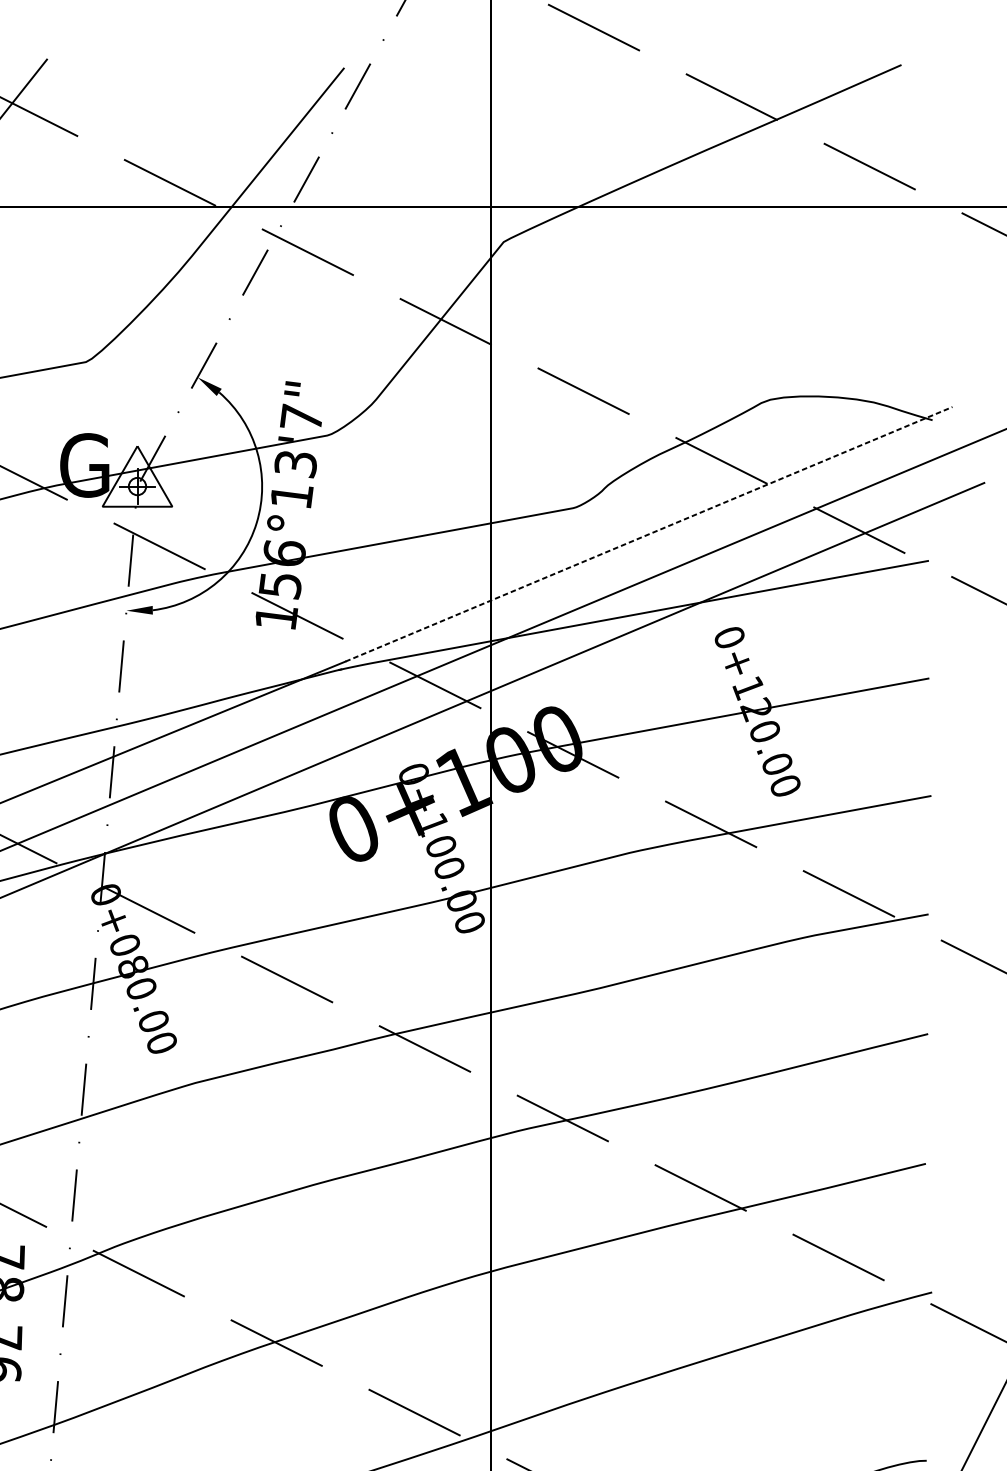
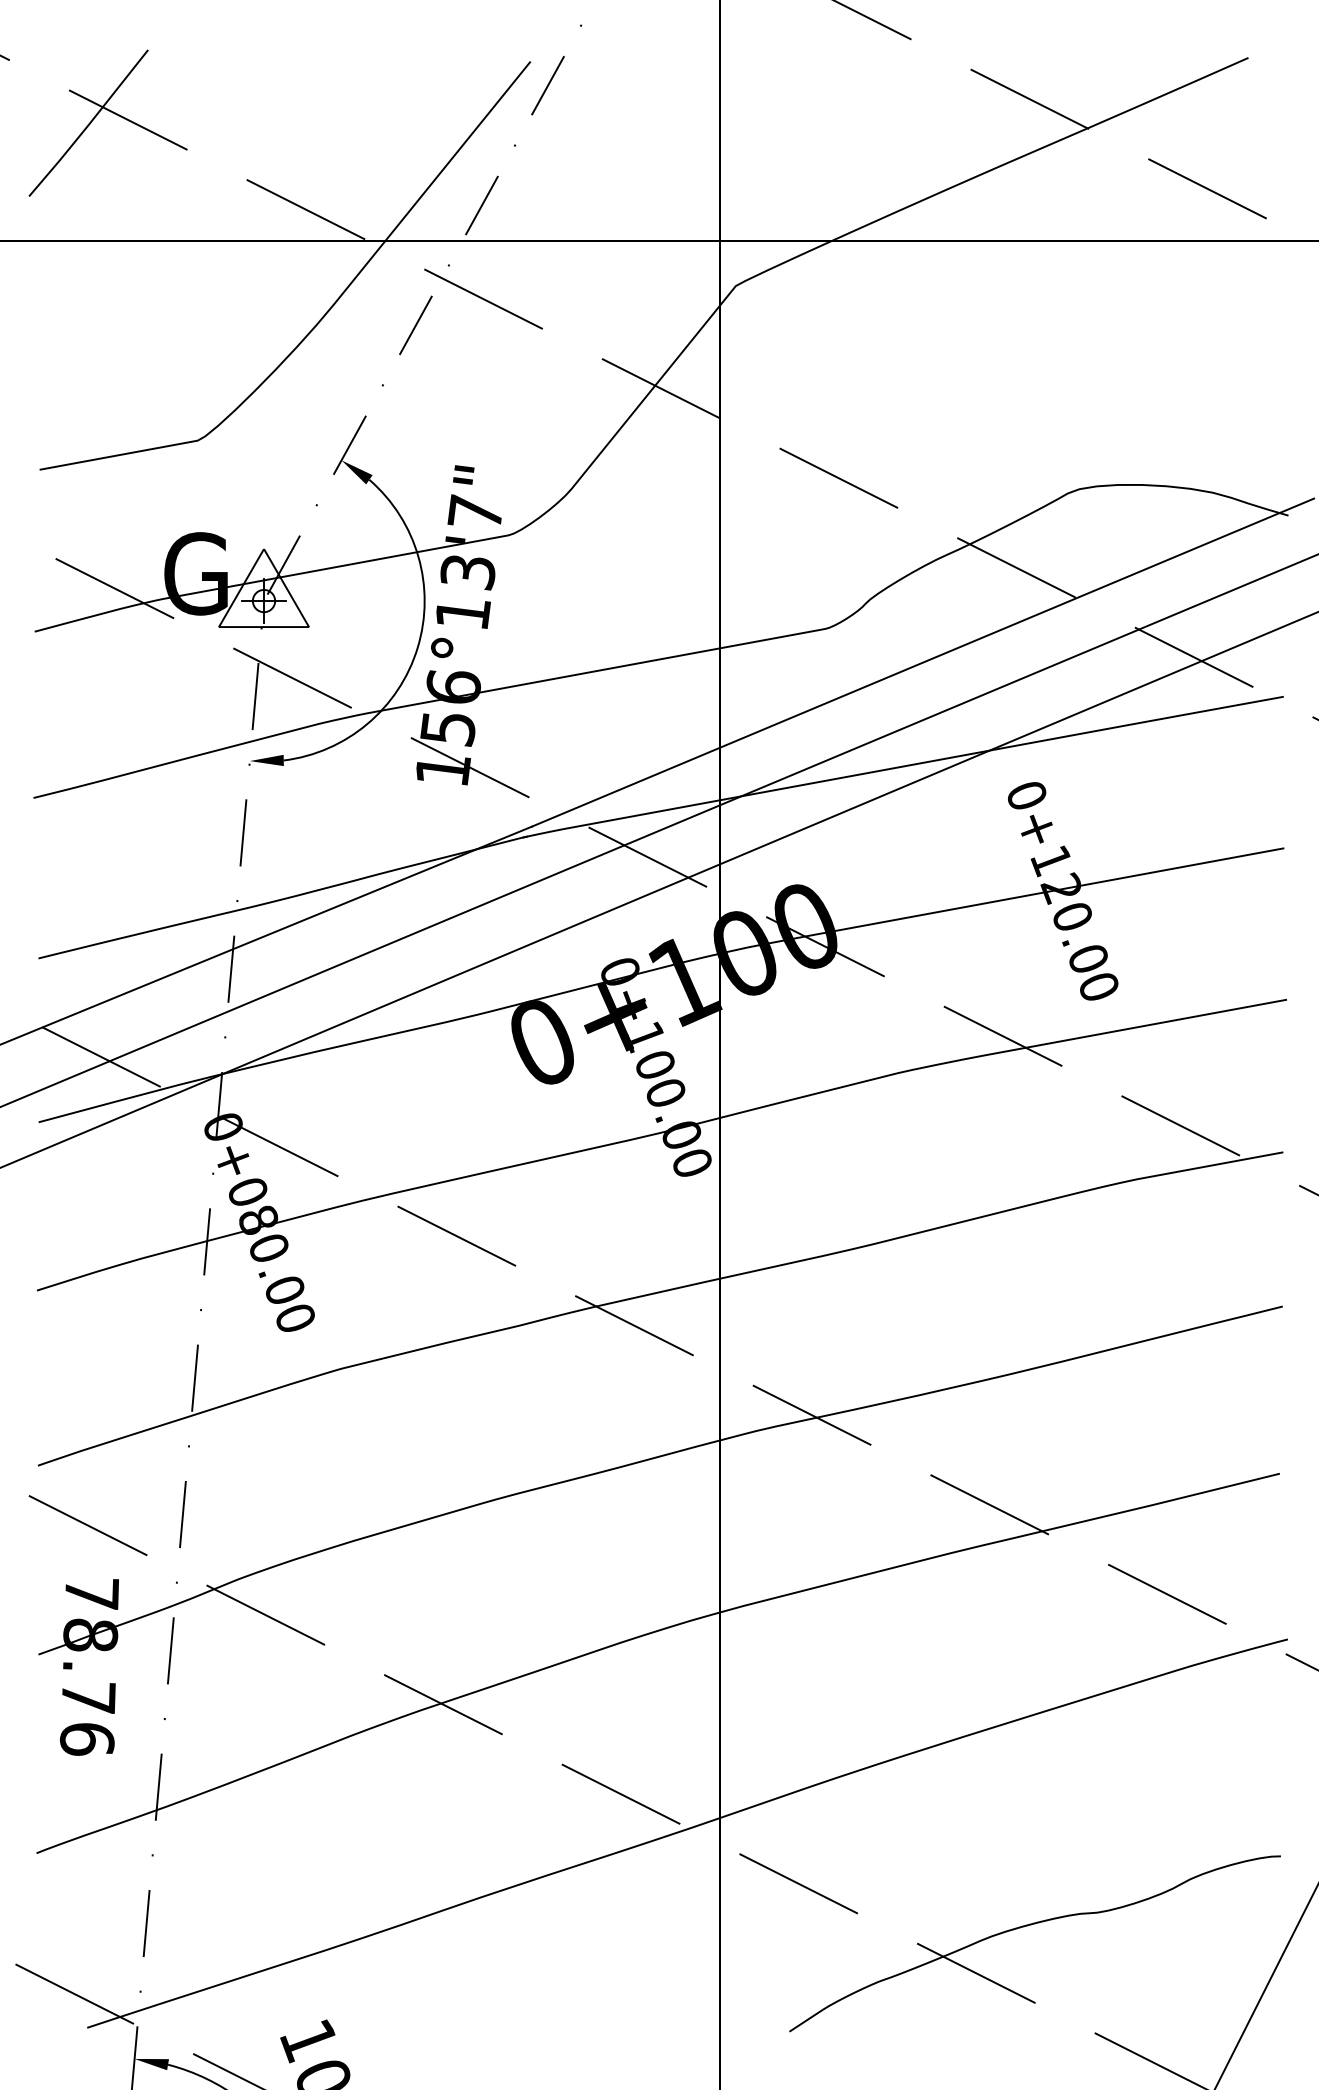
line: (649, 534) -> (923, 662), dashed -> solid

